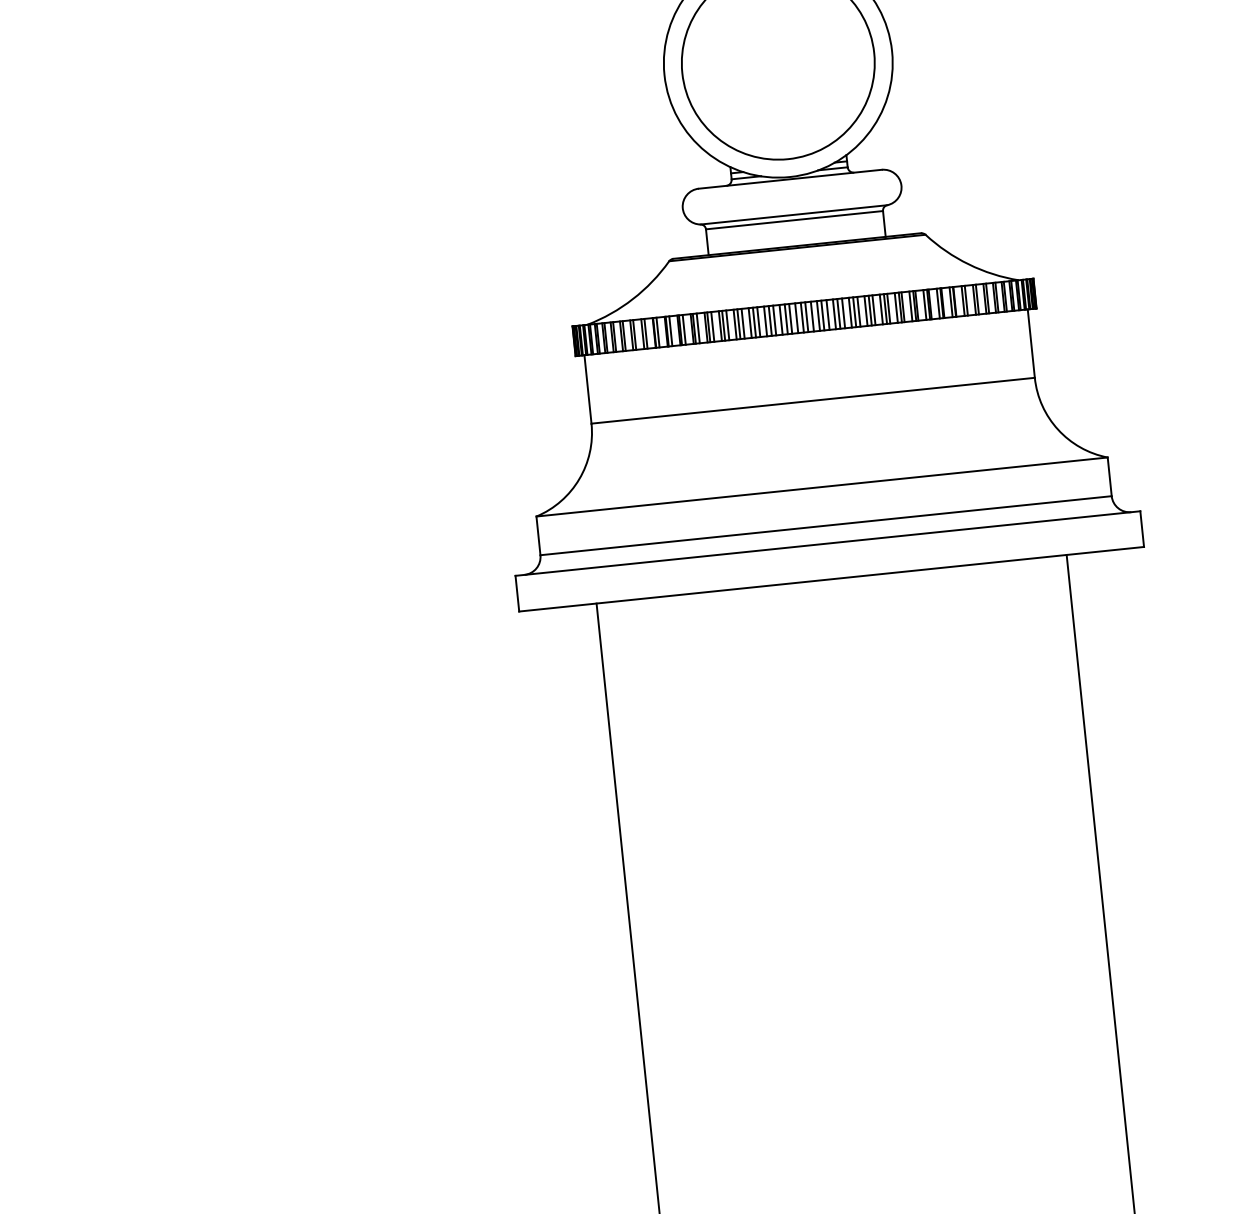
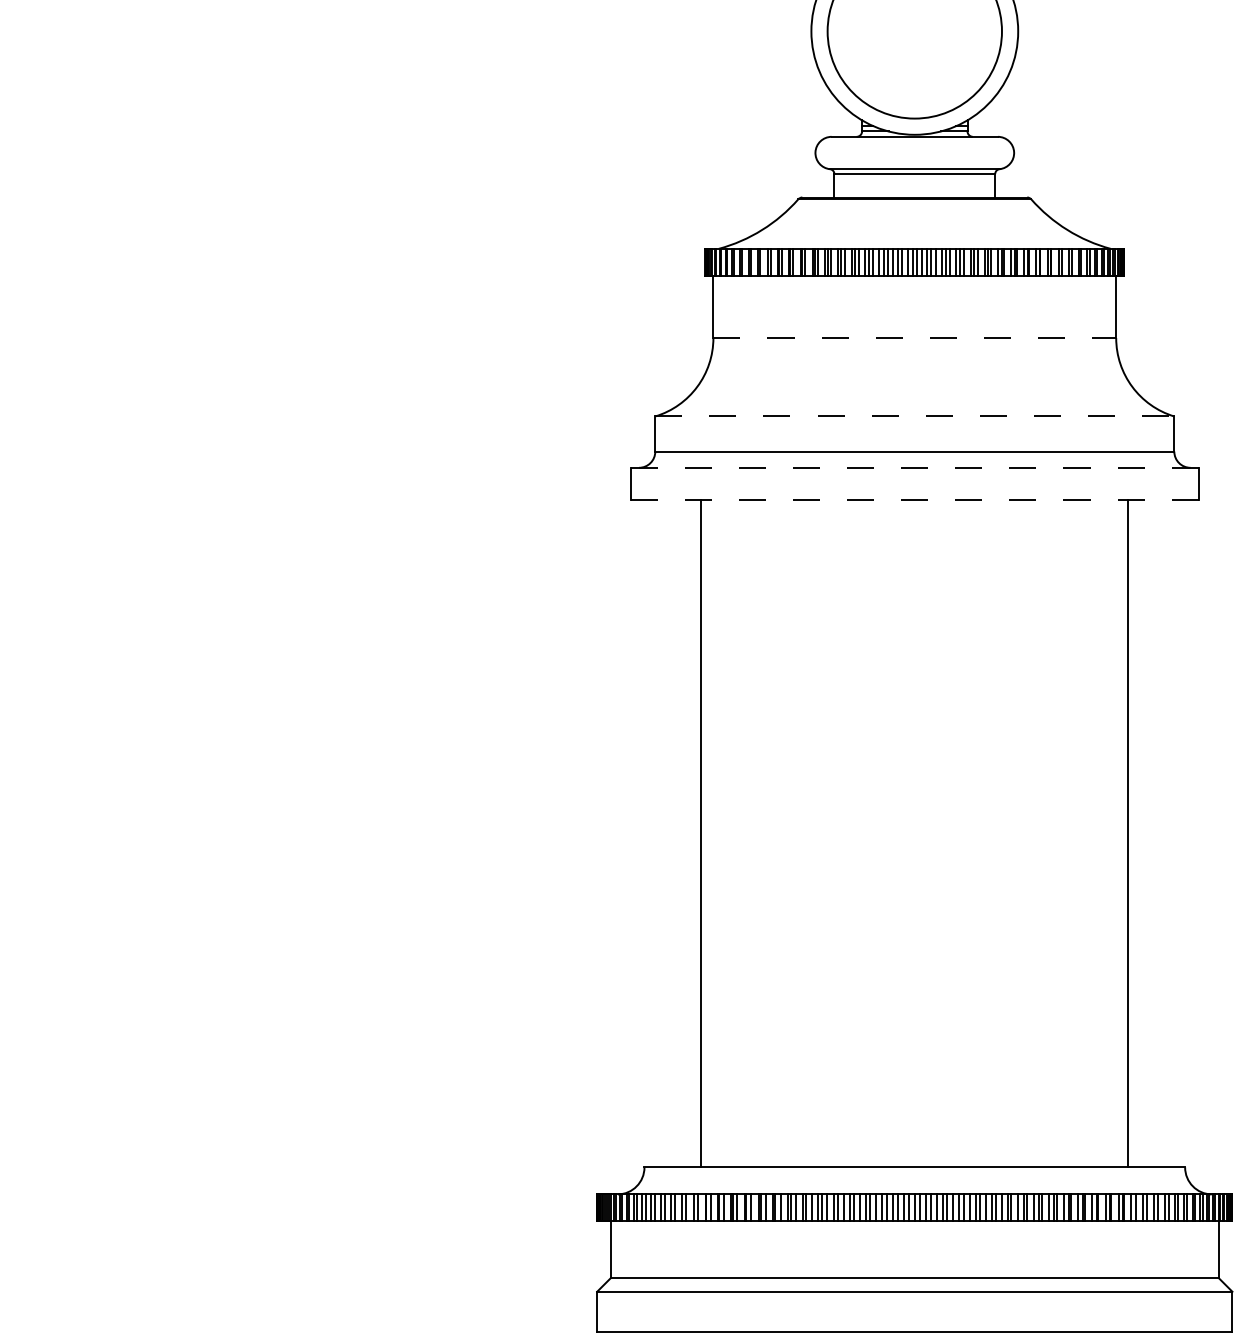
line: (813, 401) -> (915, 338), solid -> dashed
line: (821, 487) -> (914, 416), solid -> dashed
line: (827, 543) -> (914, 467), solid -> dashed
line: (831, 579) -> (914, 500), solid -> dashed

